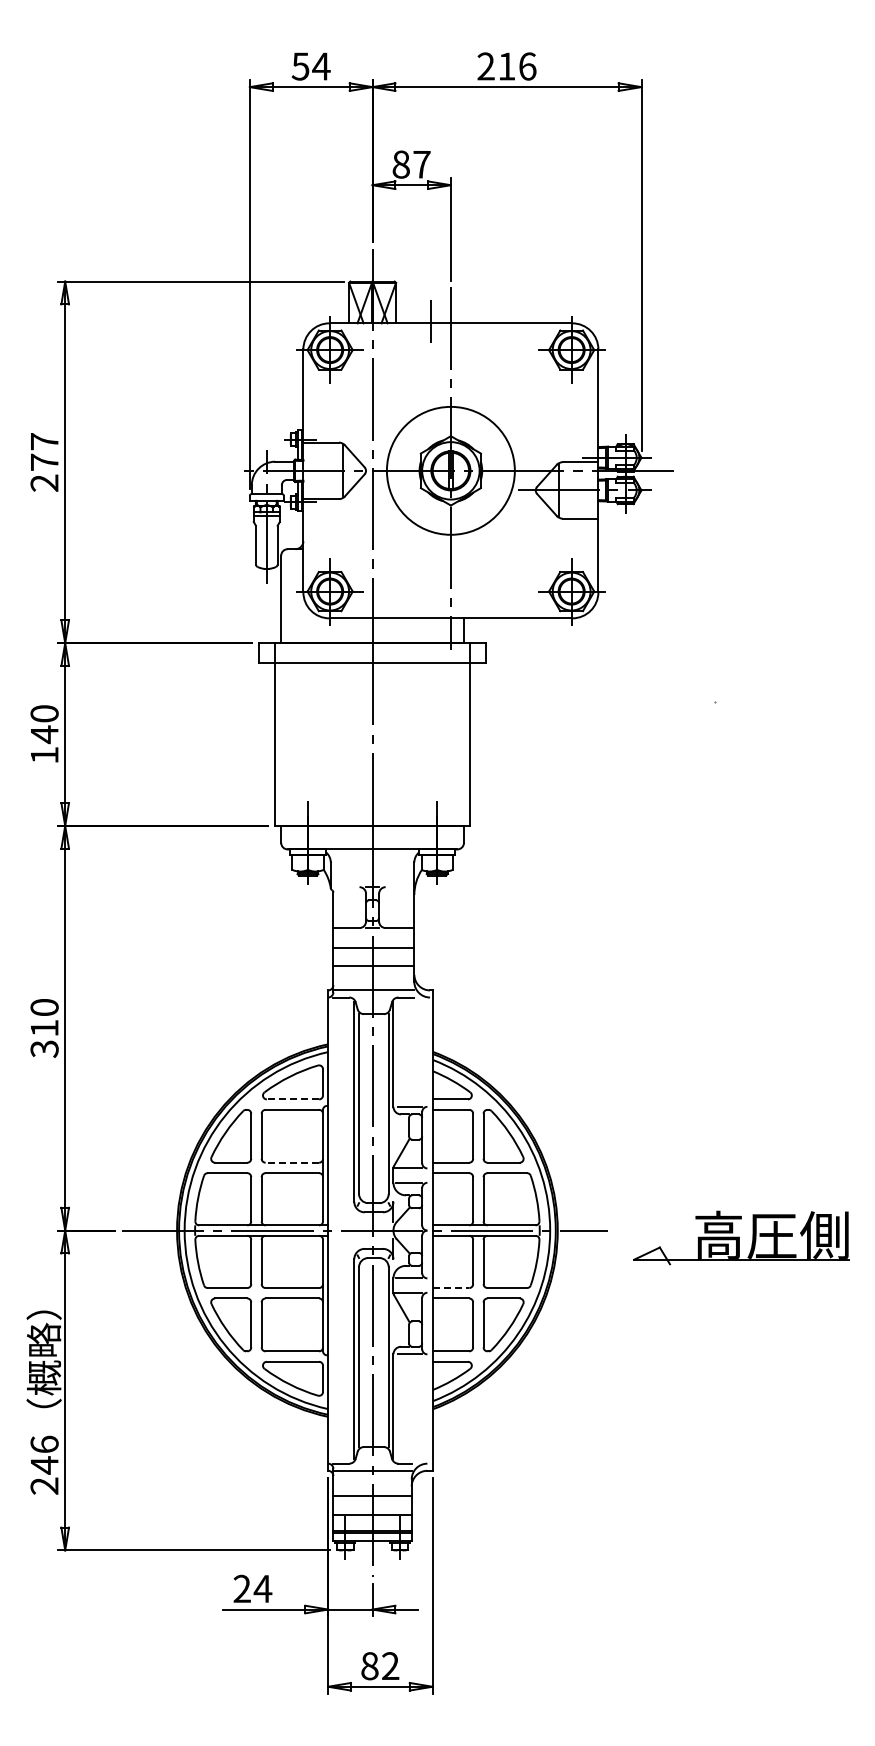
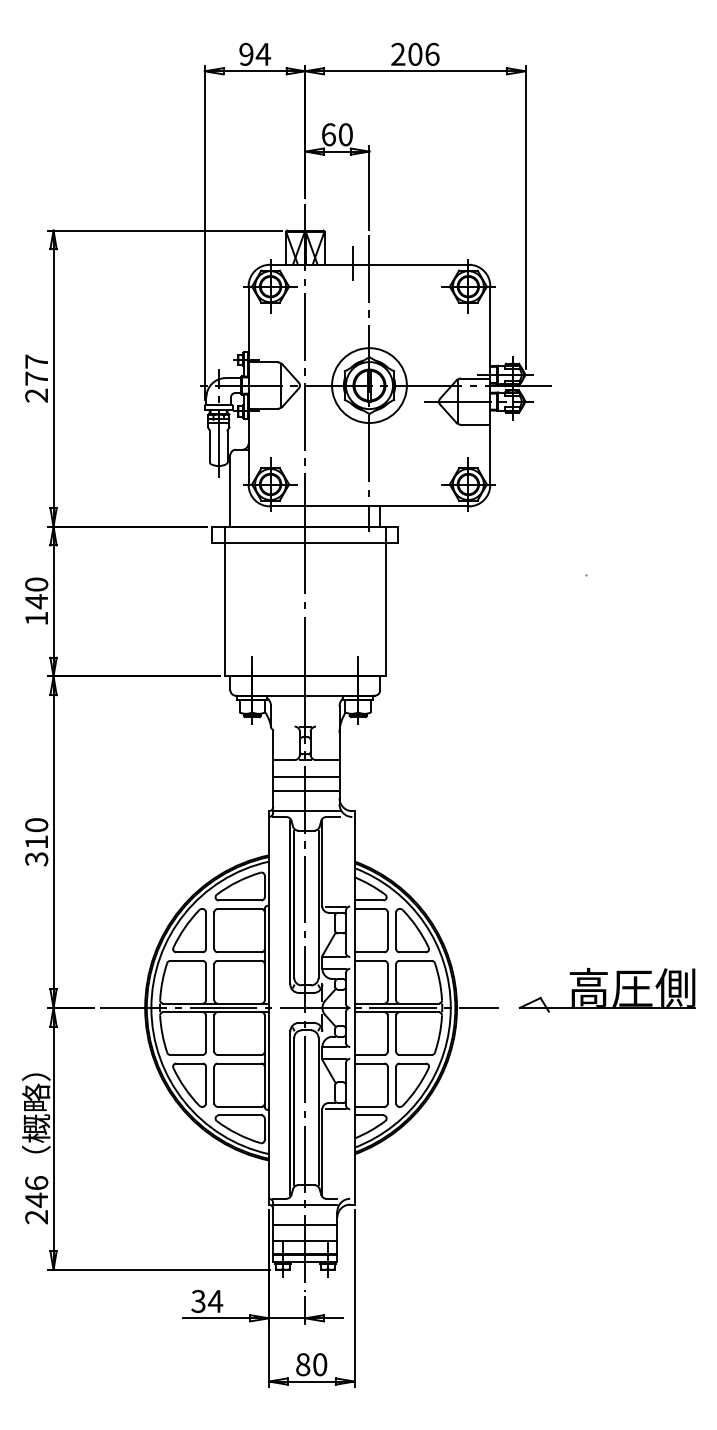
text: (300, 66) -> (246, 54), 54 -> 94
text: (506, 66) -> (415, 54), 216 -> 206
text: (411, 164) -> (337, 134), 87 -> 60
circle: (450, 470) -> (369, 385), size x0.71
line: (292, 1099) -> (239, 900), dashed -> solid
line: (292, 1162) -> (239, 952), dashed -> solid
part: (741, 1237) -> (607, 989), moved
line: (451, 1288) -> (369, 1055), dashed -> solid
text: (241, 1589) -> (197, 1301), 24 -> 34
text: (390, 1666) -> (320, 1364), 82 -> 80

